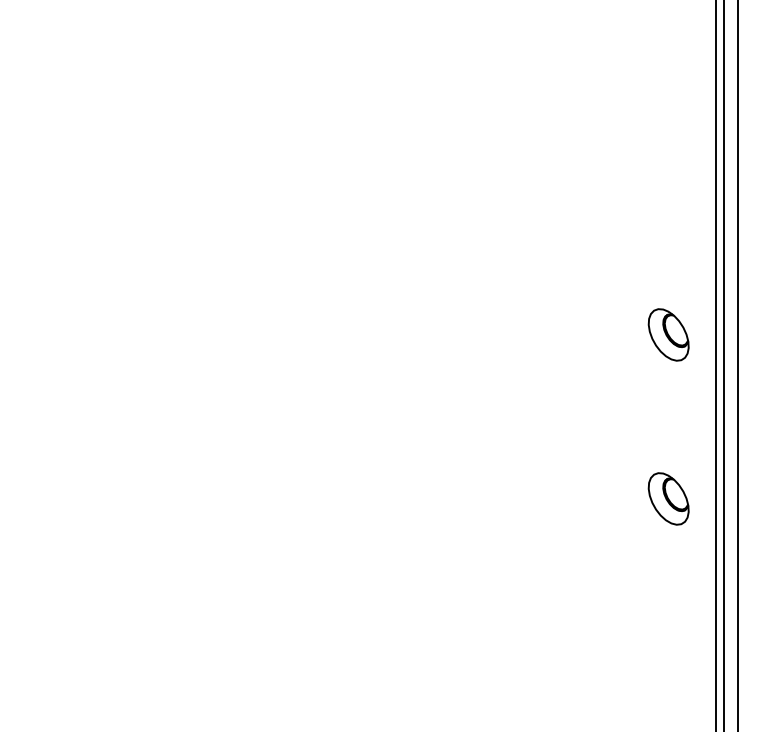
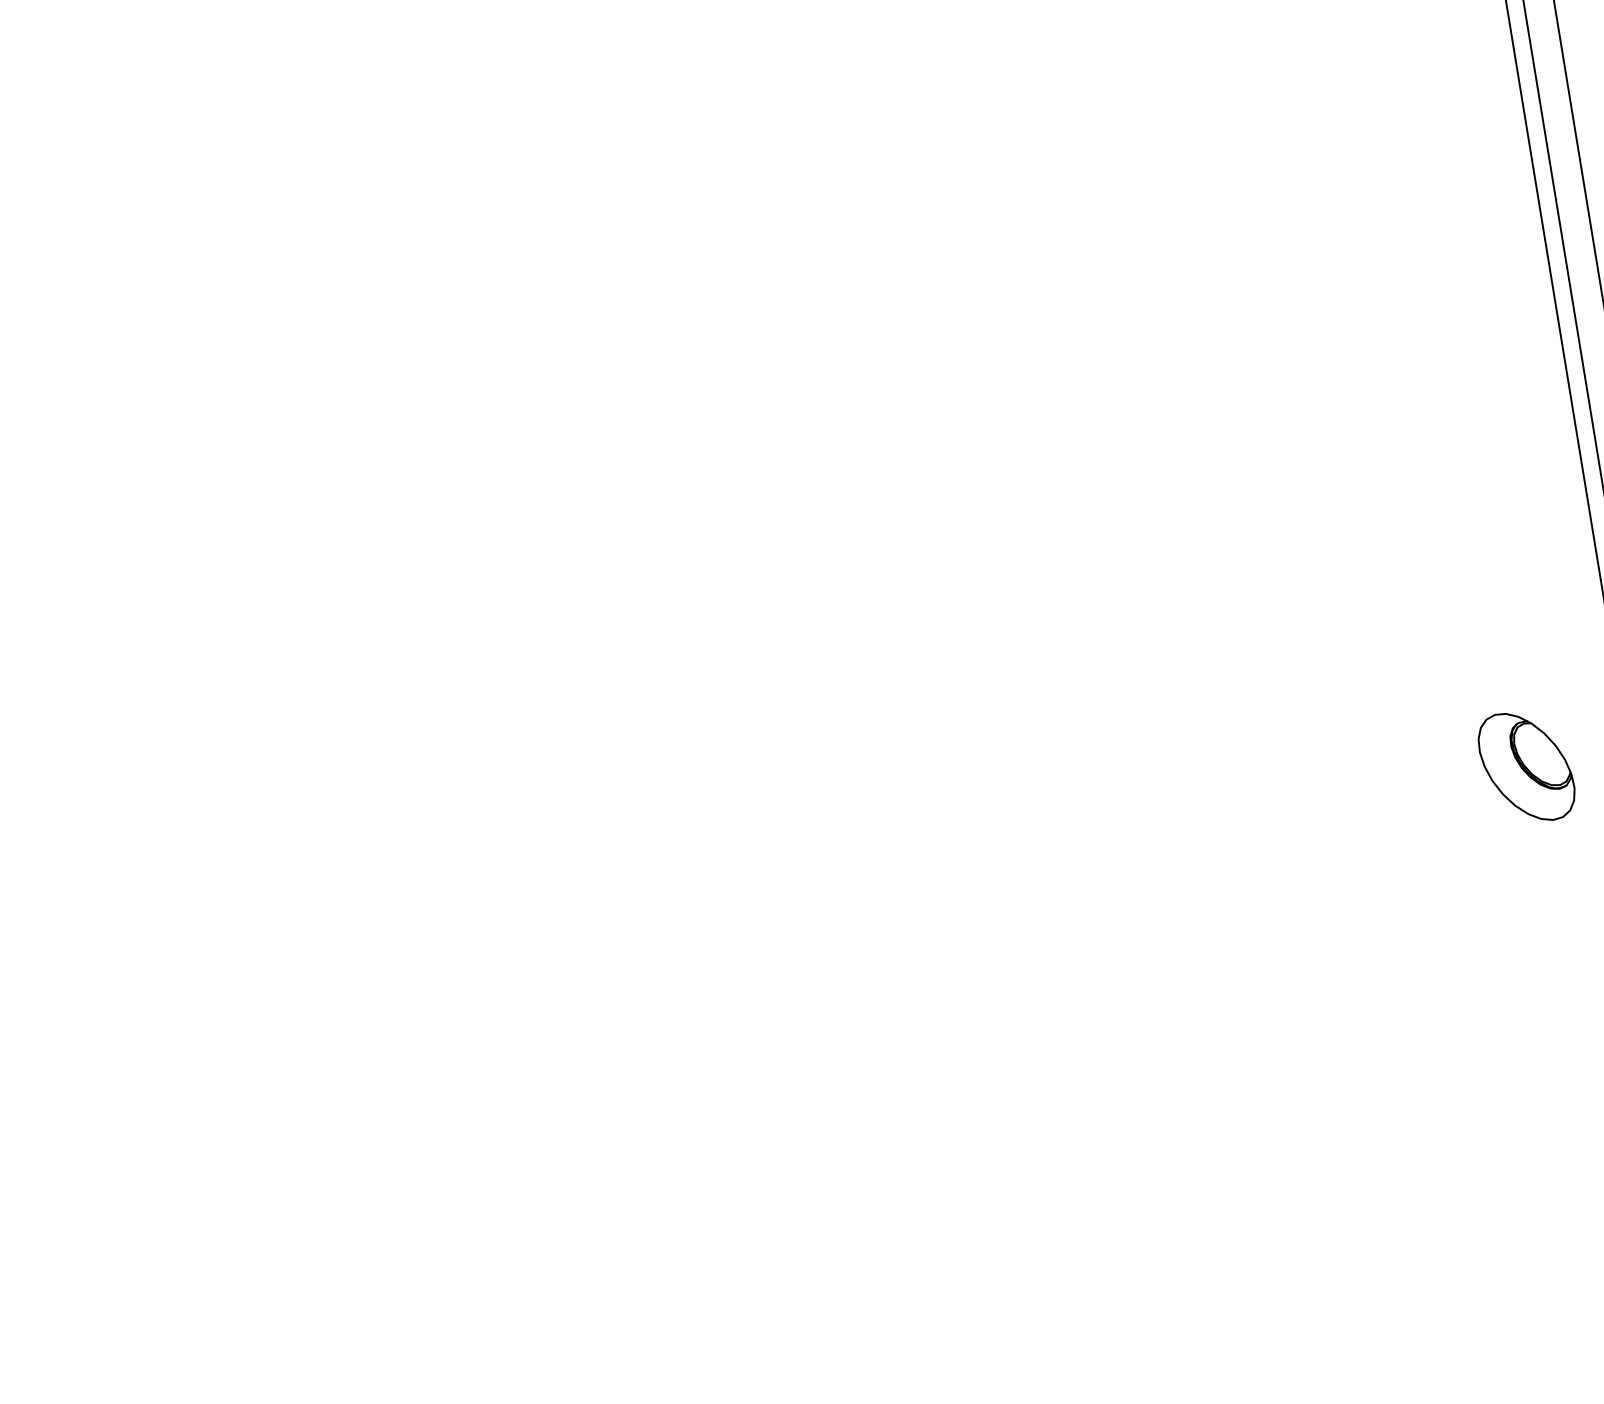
part: (668, 334) -> (1467, 411), removed

